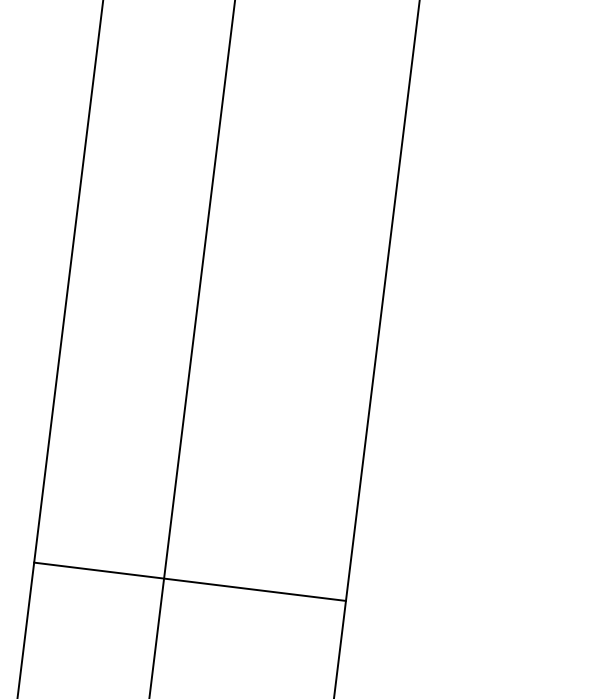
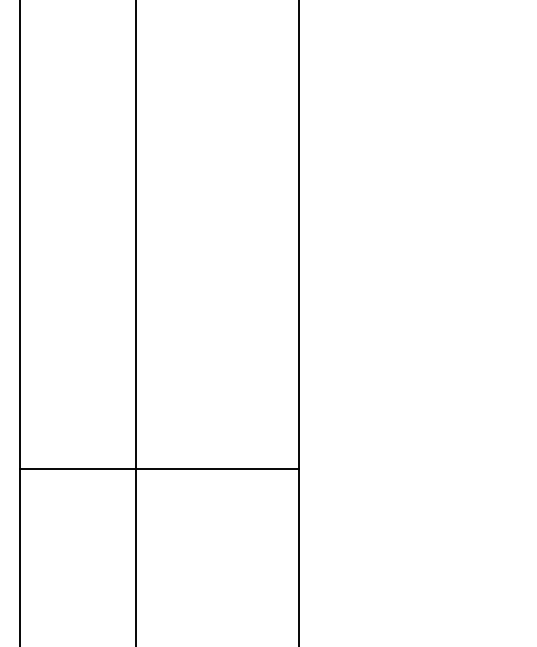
line: (189, 581) -> (159, 468), moved

